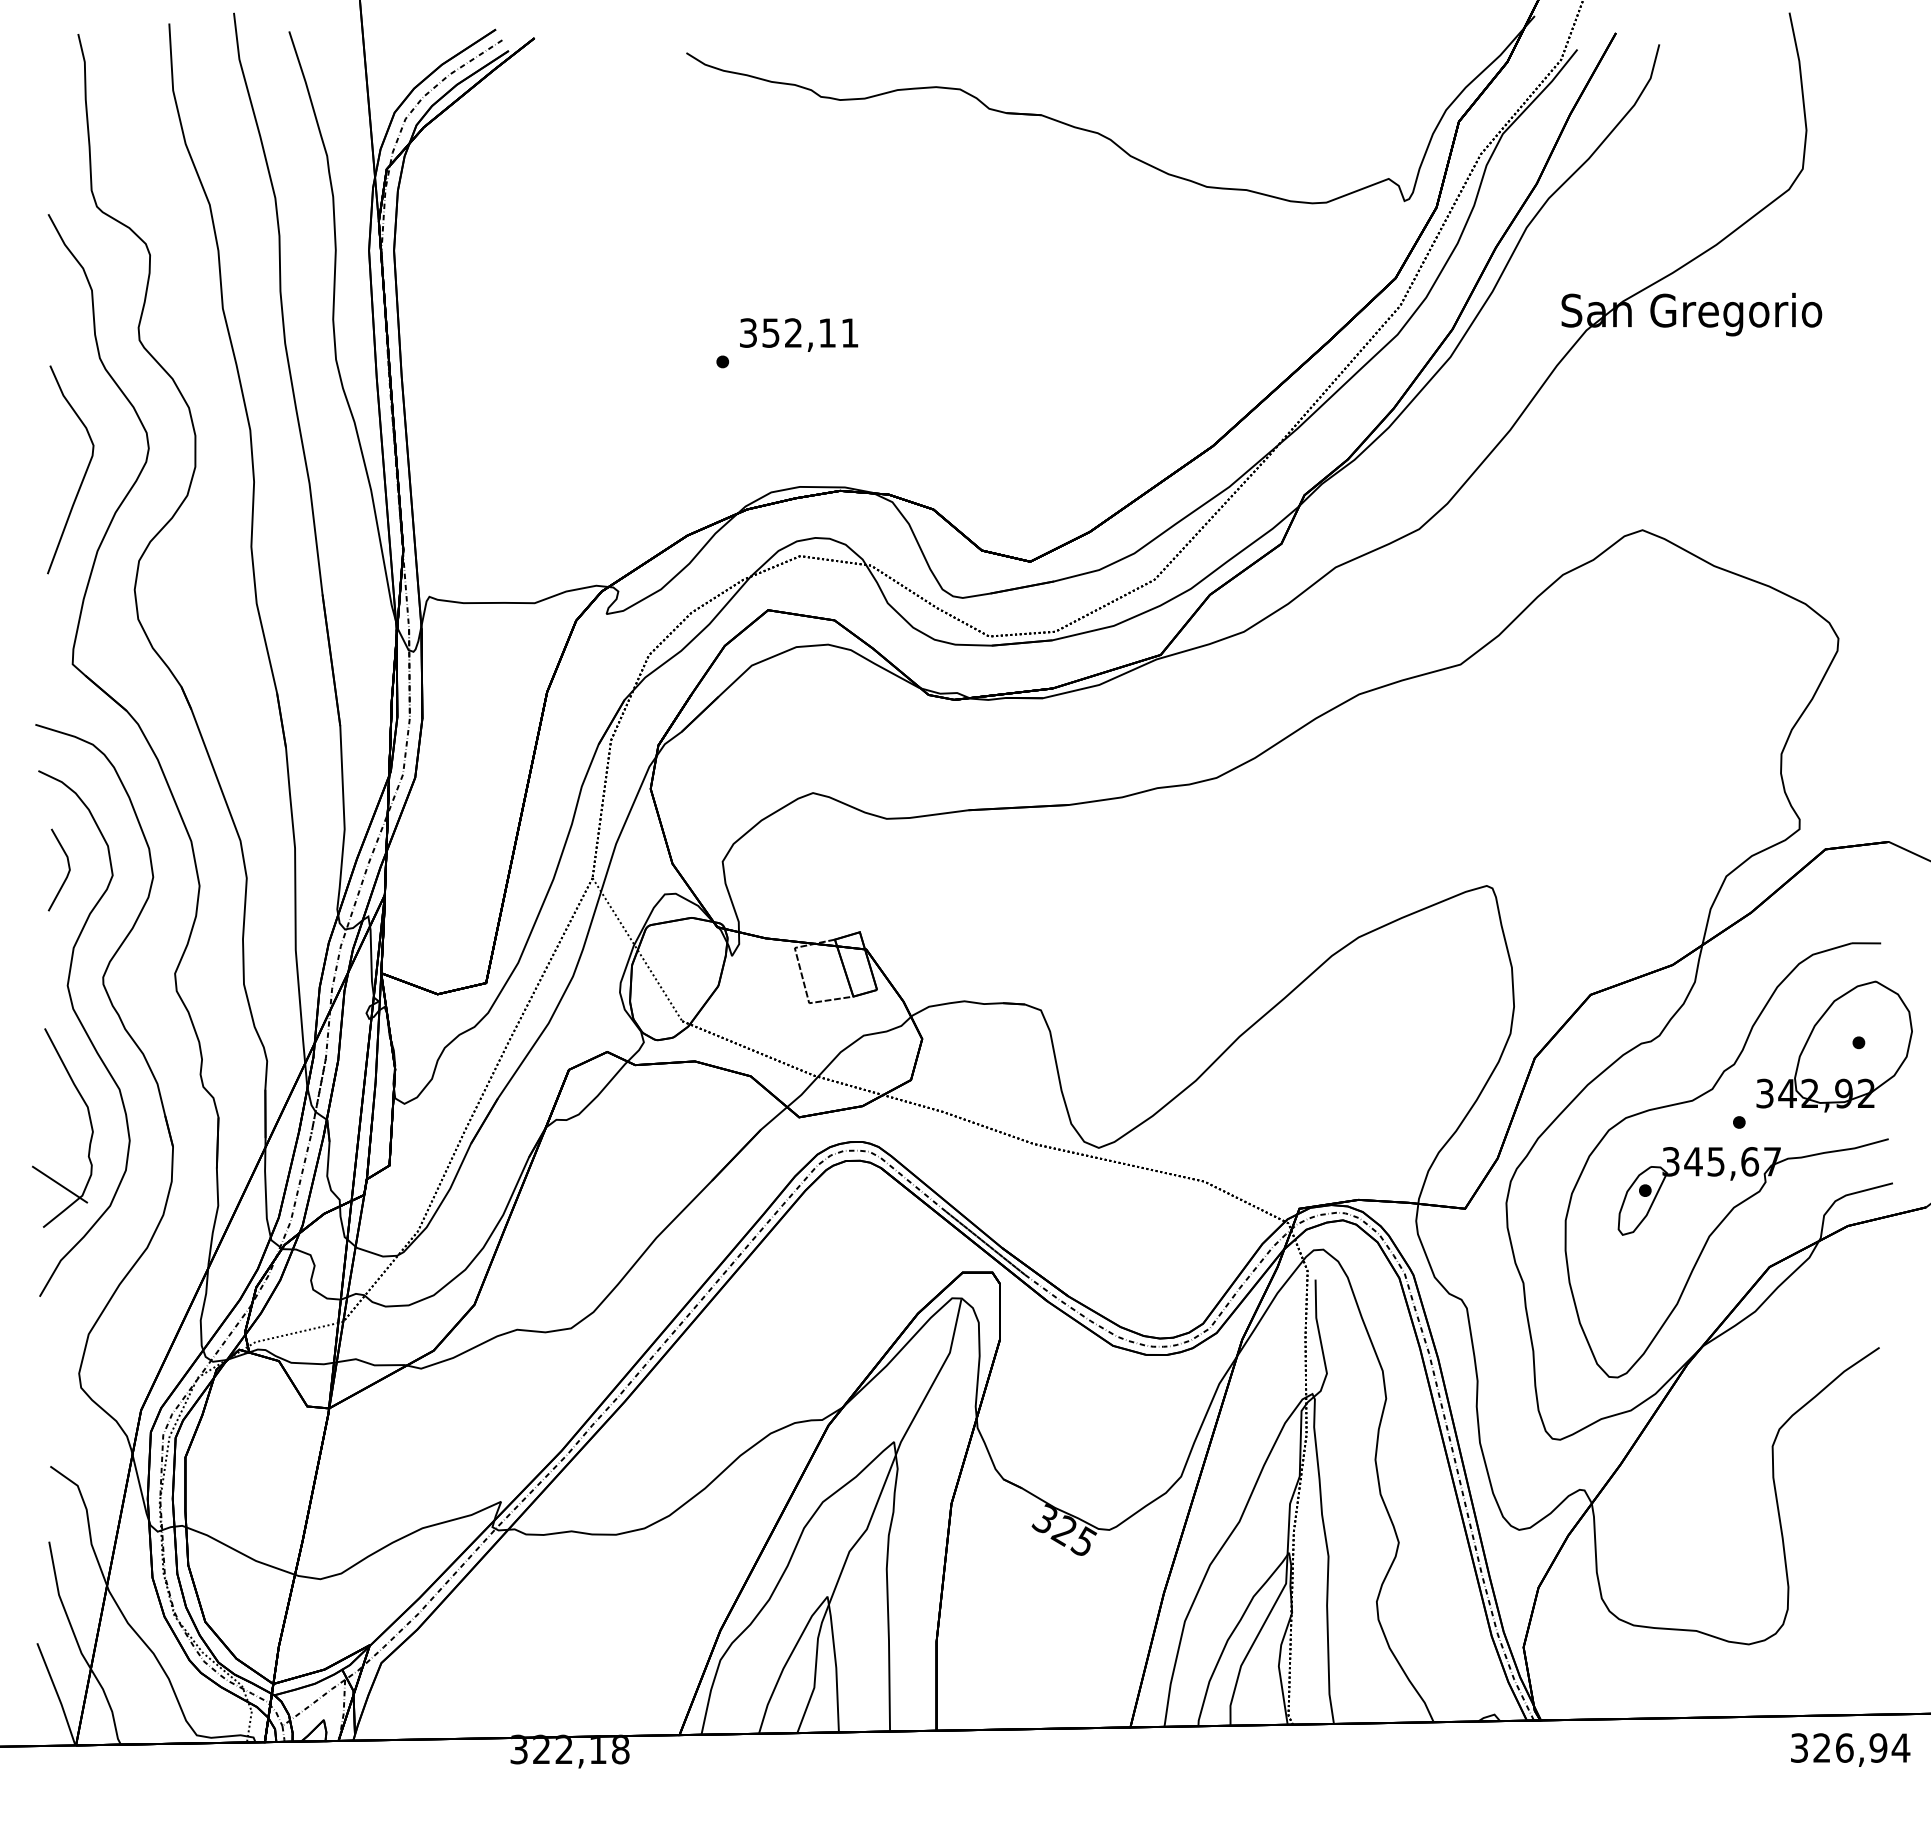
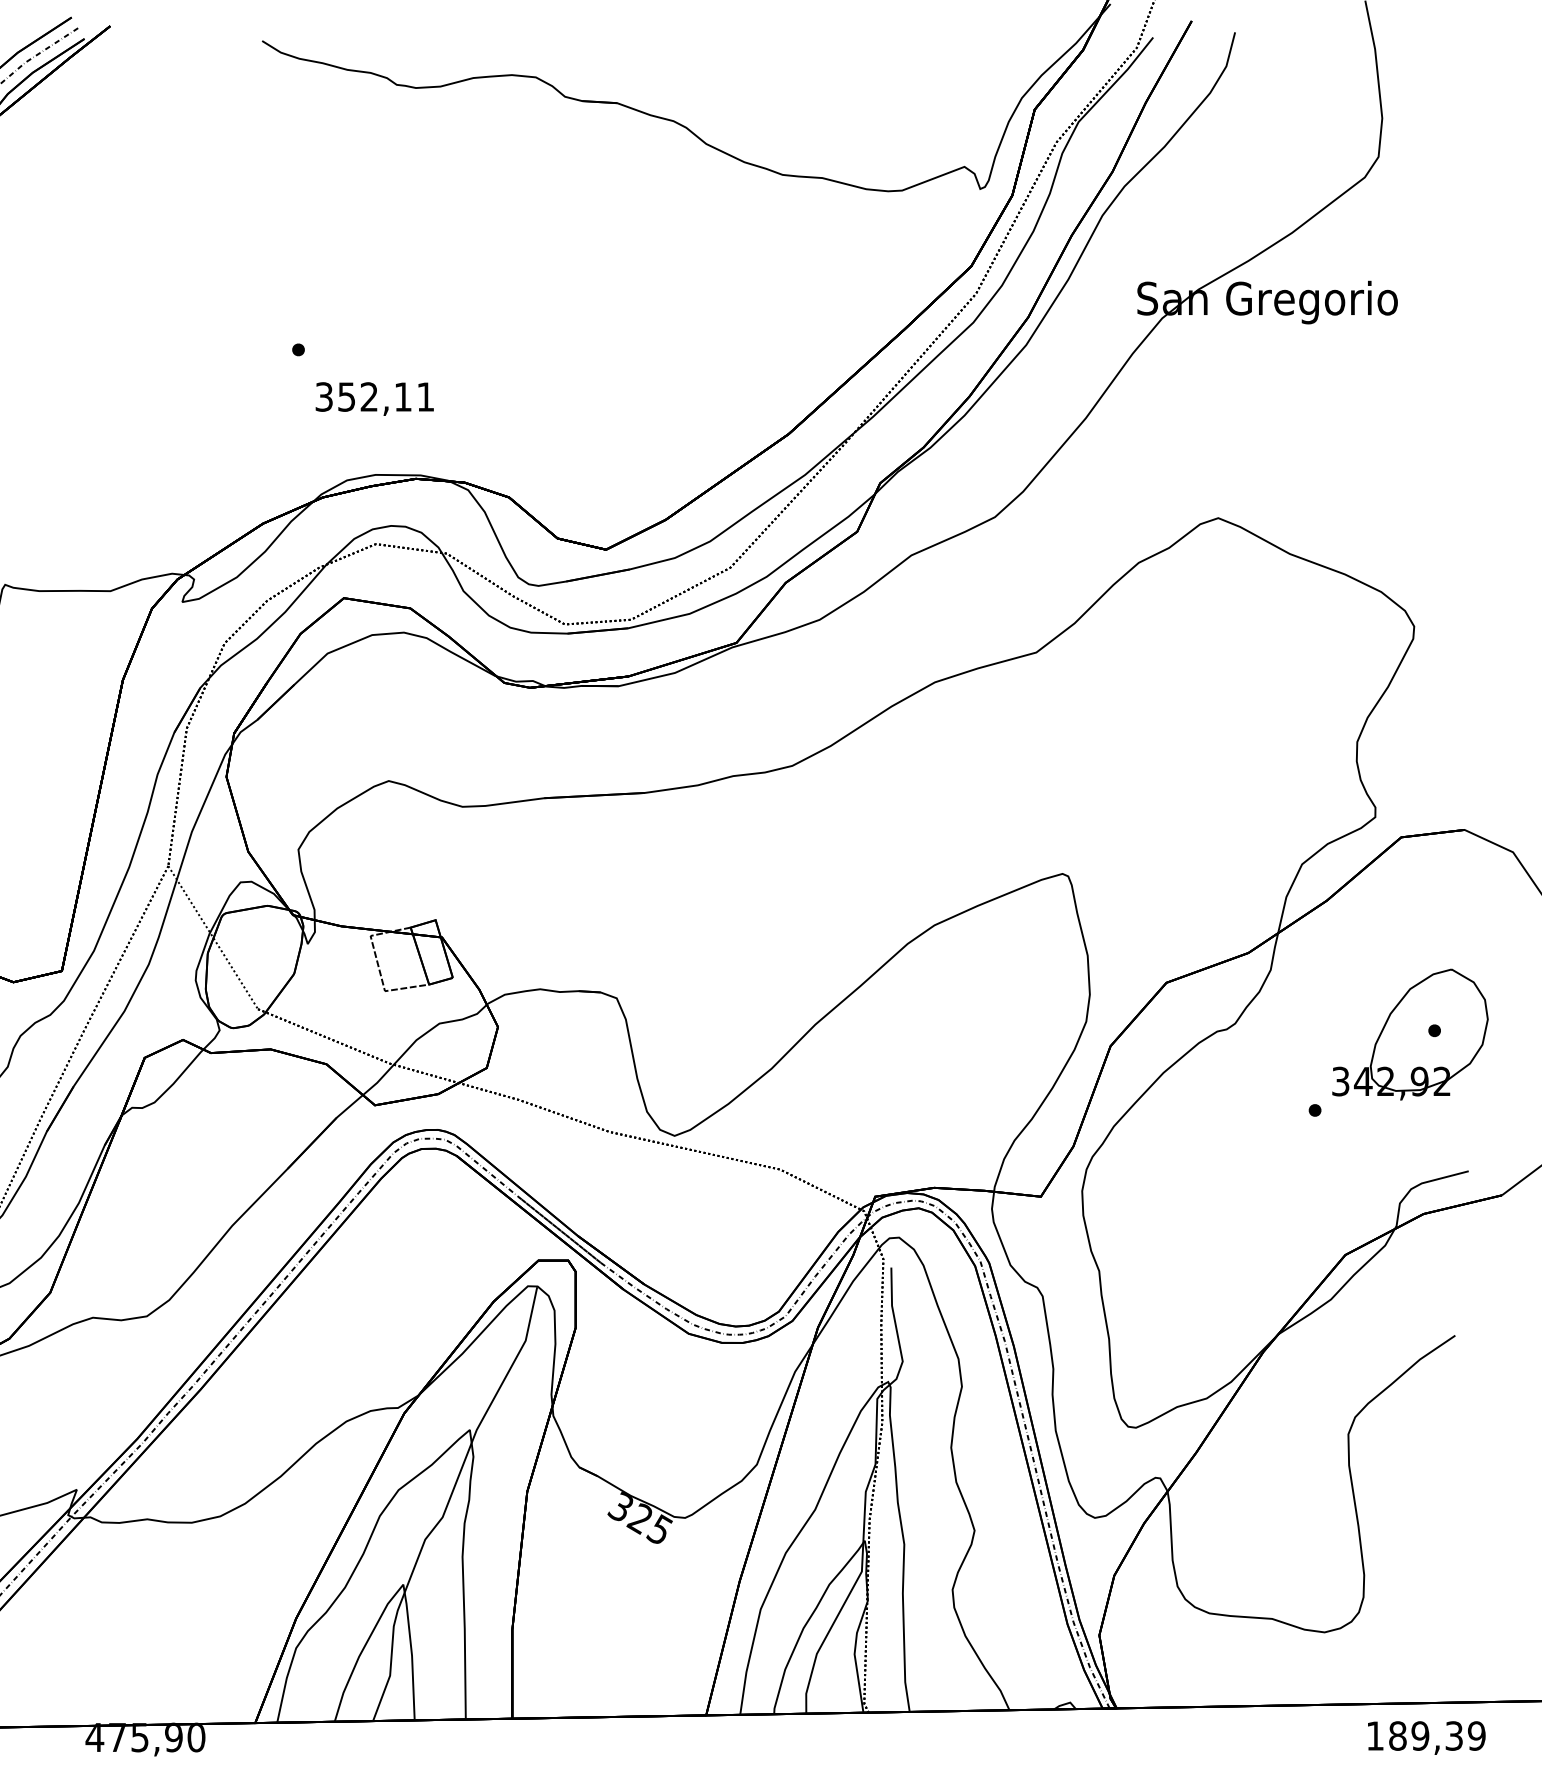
text: (799, 334) -> (375, 398), moved
part: (1726, 1160) -> (1302, 1148), removed
text: (1850, 1747) -> (1426, 1735), 326,94 -> 189,39
text: (569, 1749) -> (145, 1737), 322,18 -> 475,90

